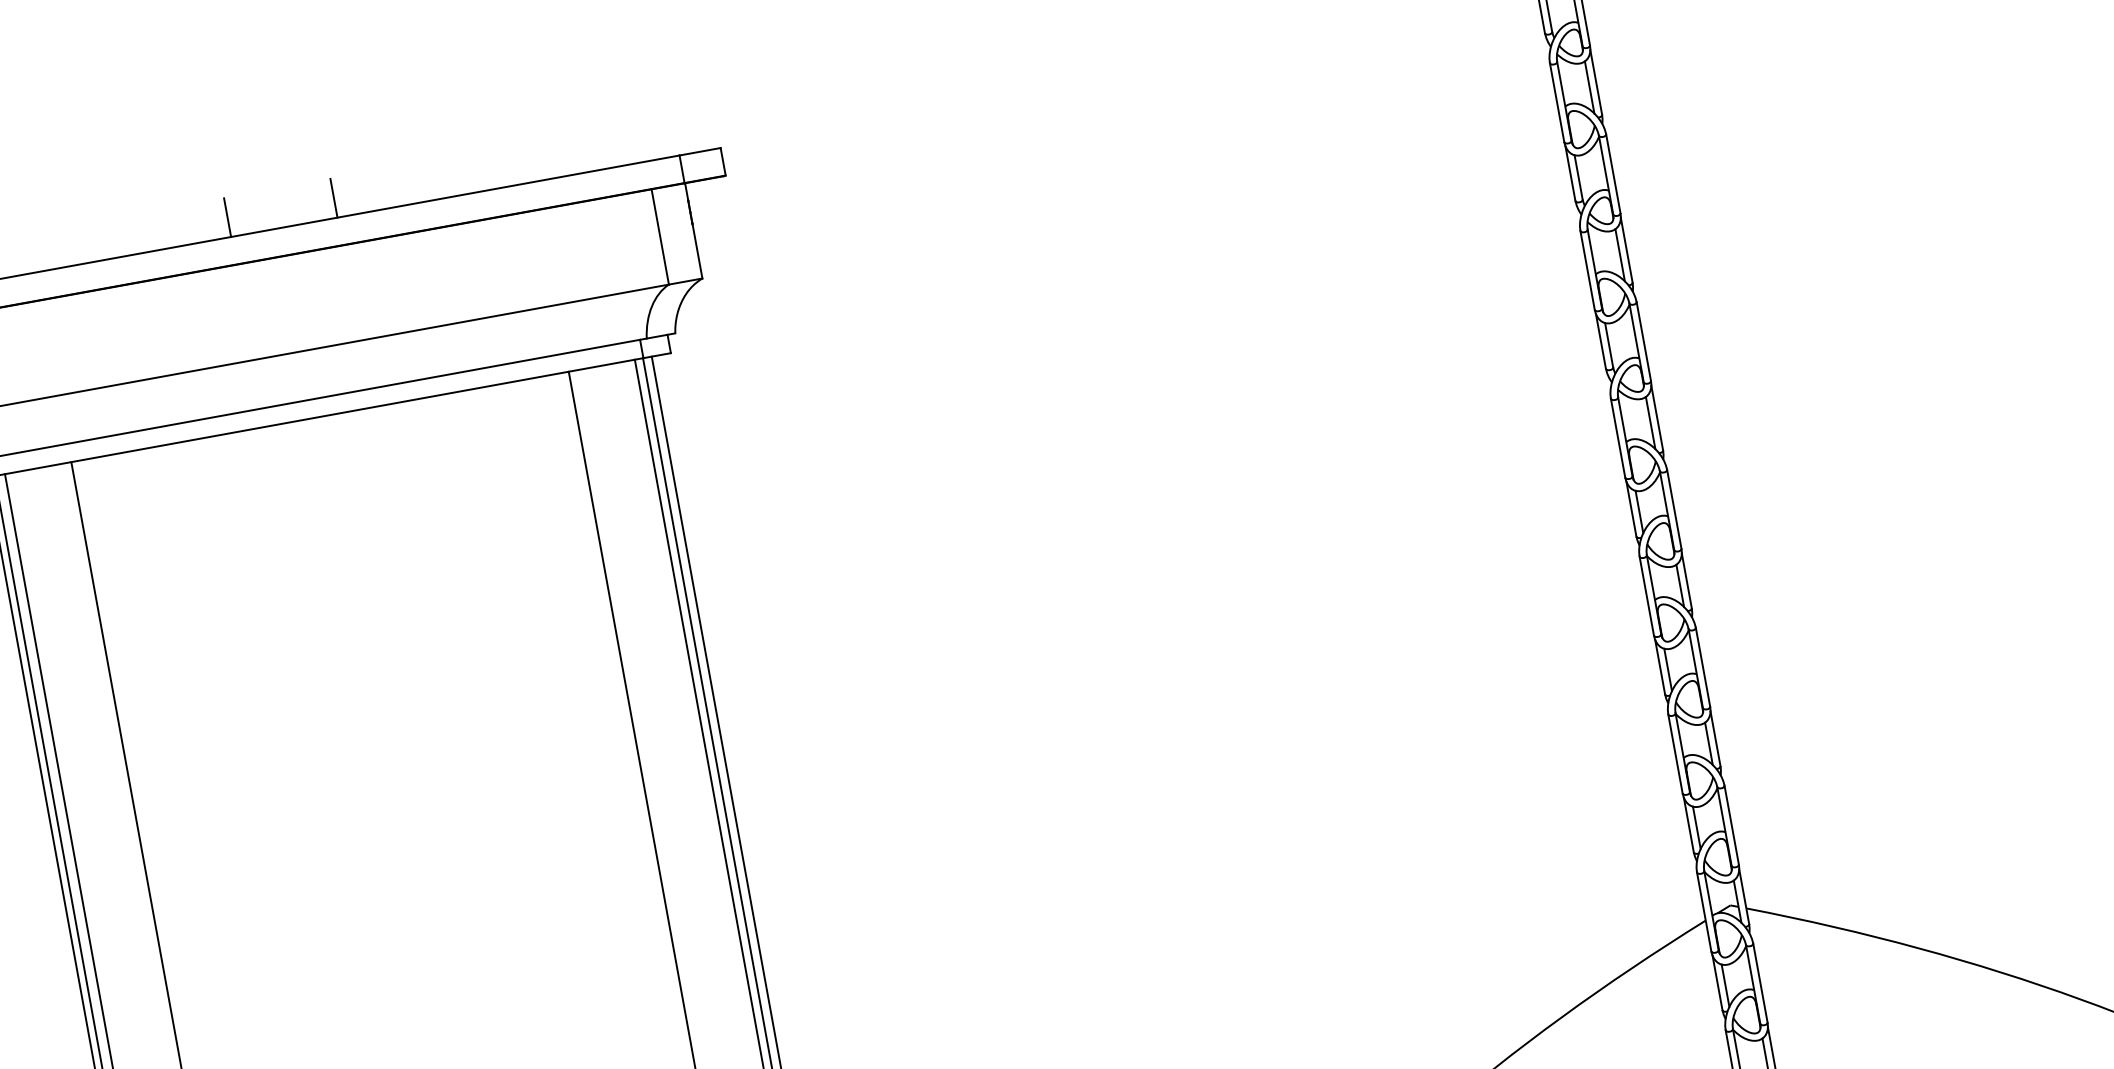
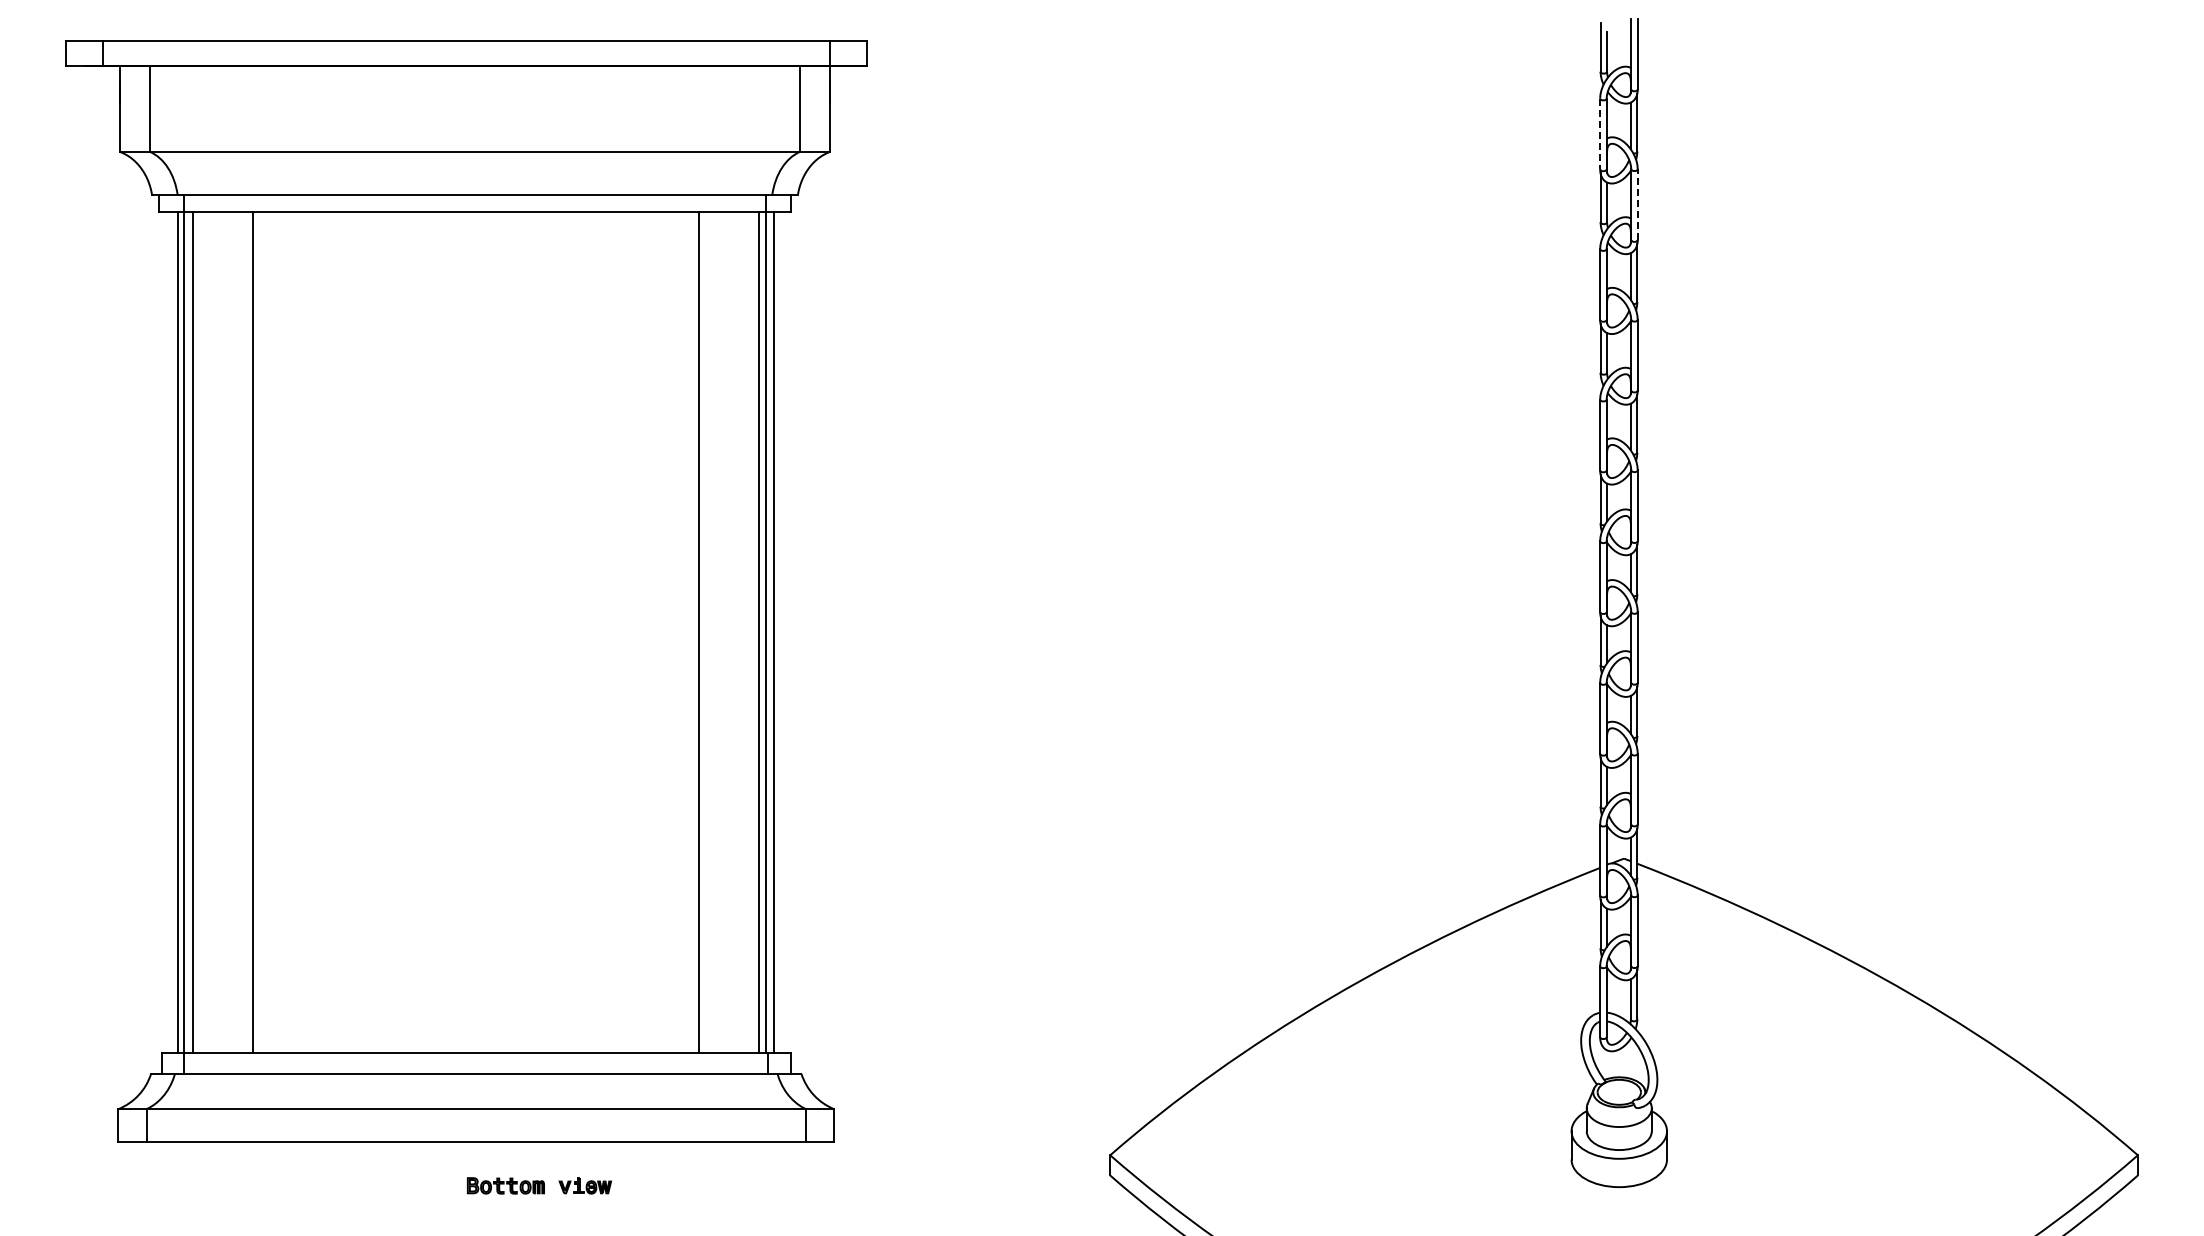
line: (1557, 103) -> (1600, 134), solid -> dashed
line: (1612, 173) -> (1637, 204), solid -> dashed
line: (333, 197) -> (522, 23), removed
line: (227, 216) -> (427, 23), removed

